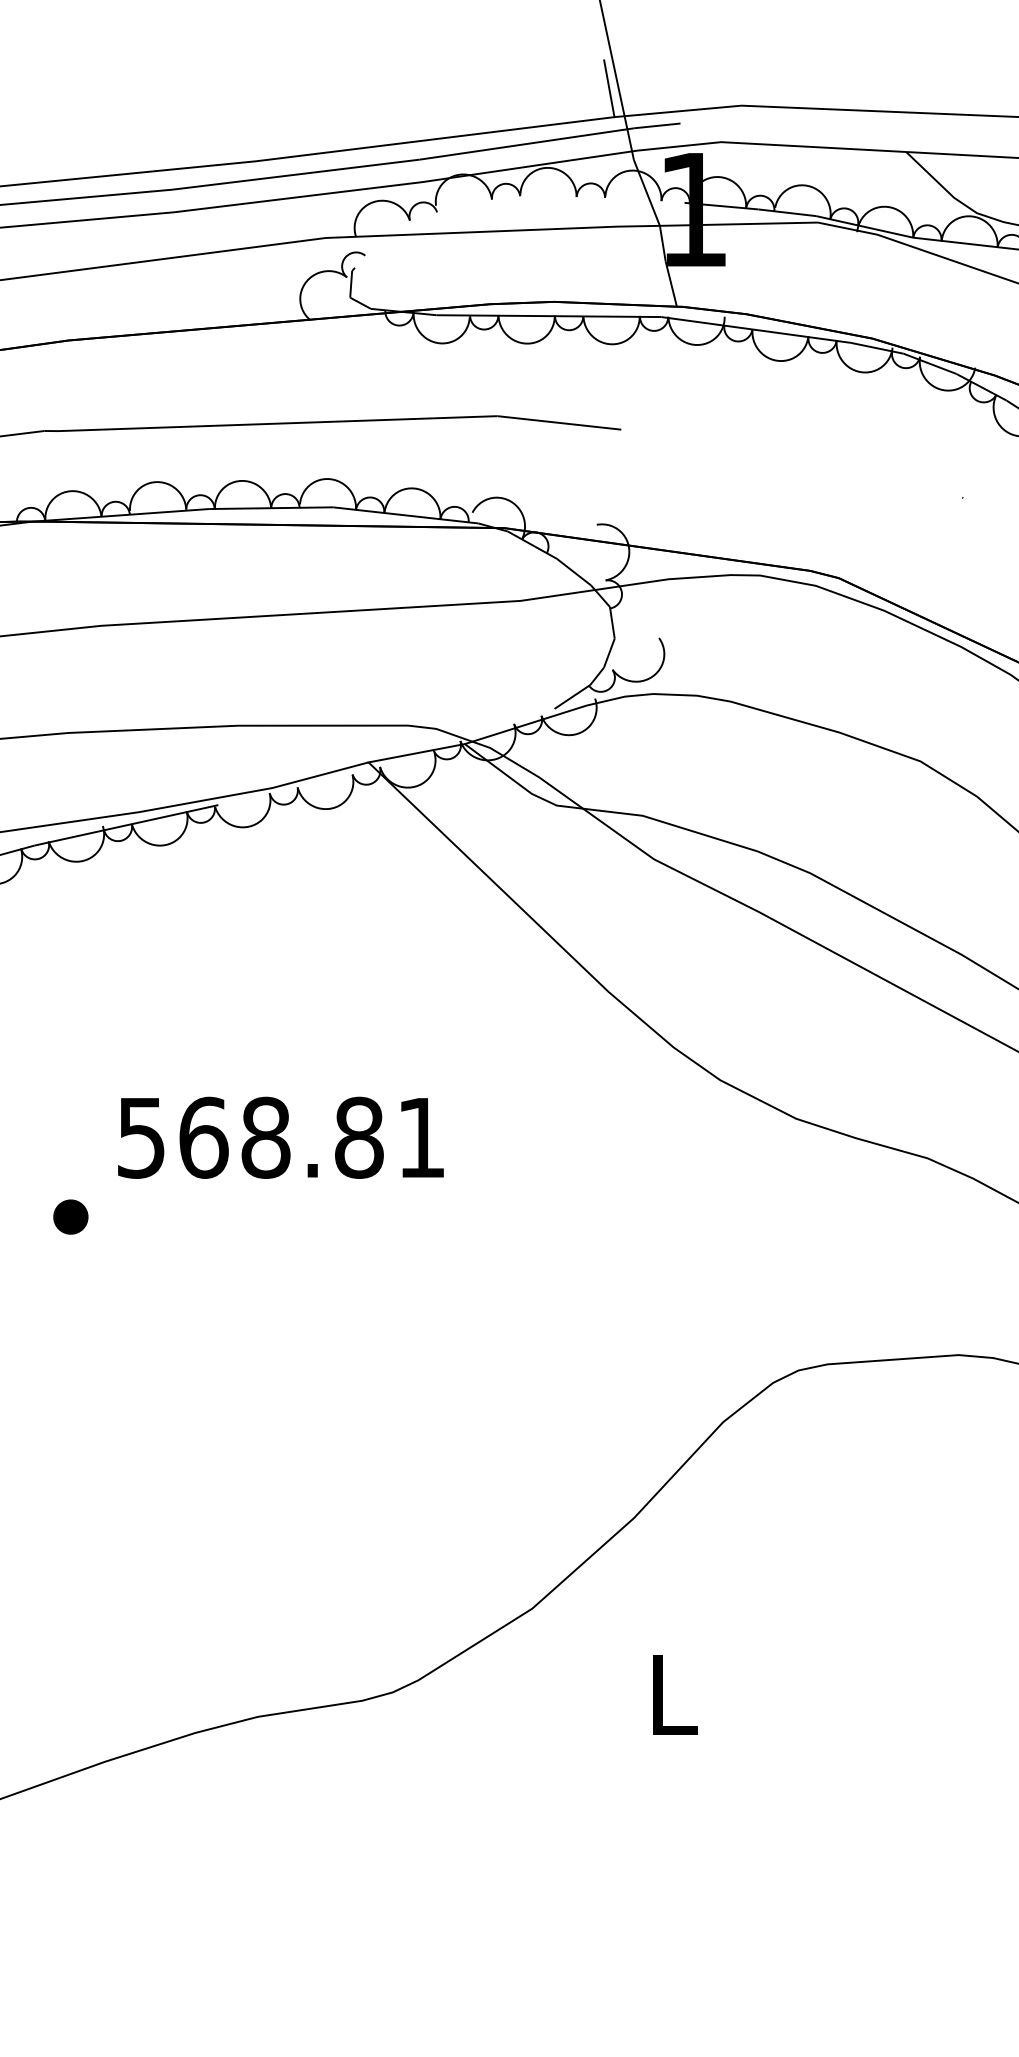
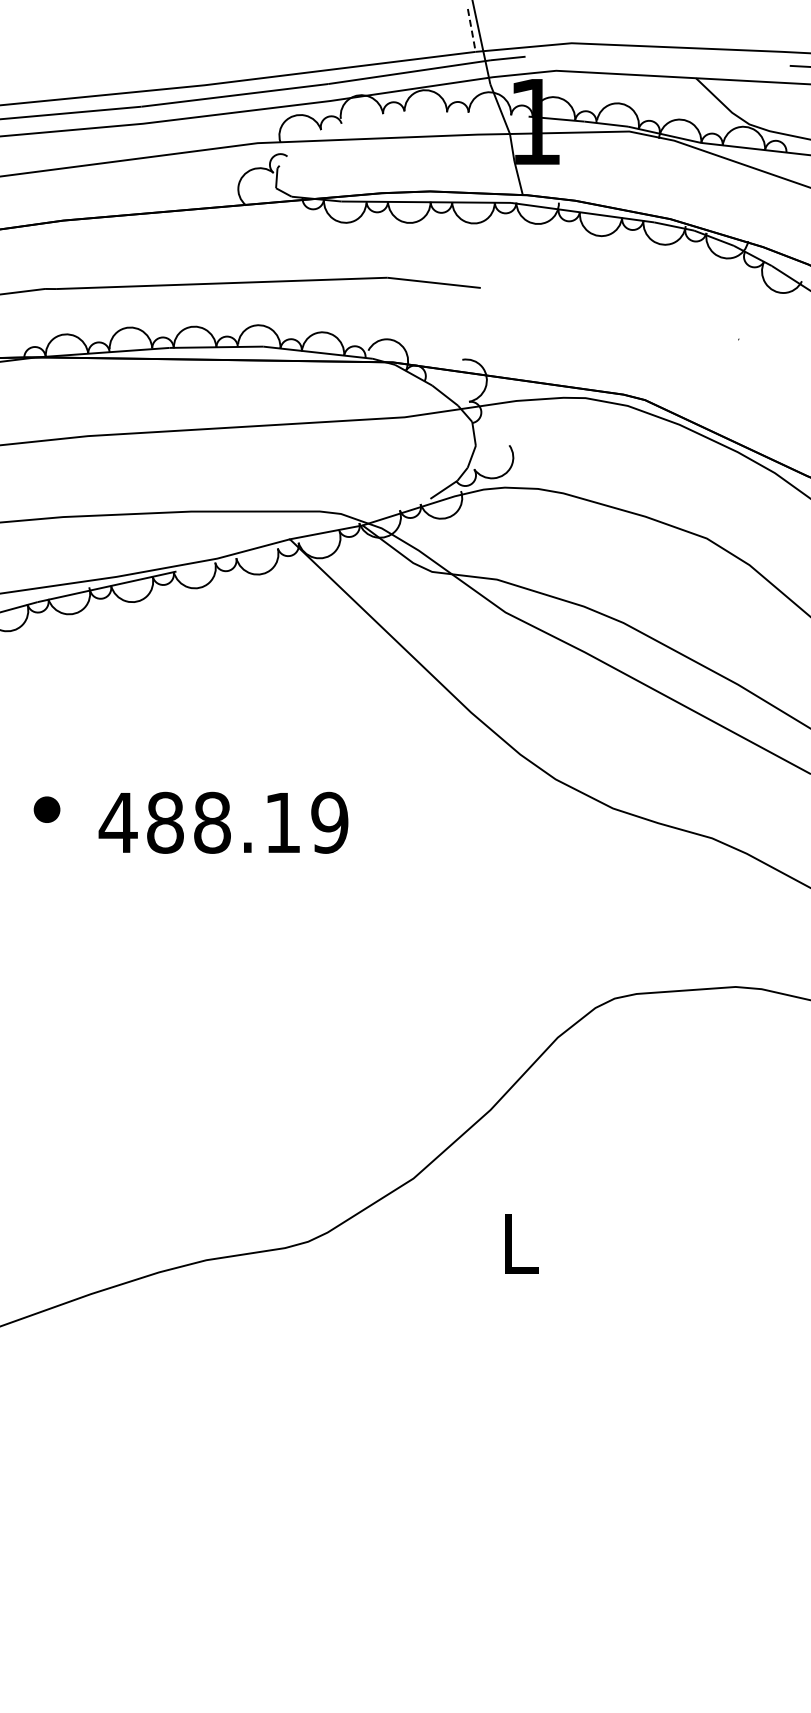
line: (608, 88) -> (471, 30), solid -> dashed
text: (280, 1137) -> (223, 822), 568.81 -> 488.19
part: (70, 1216) -> (46, 809), moved

